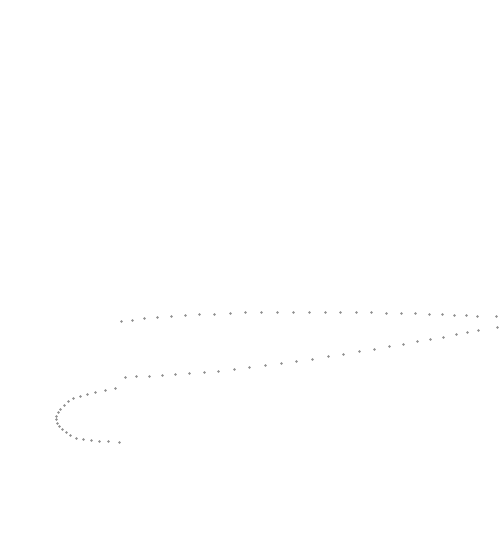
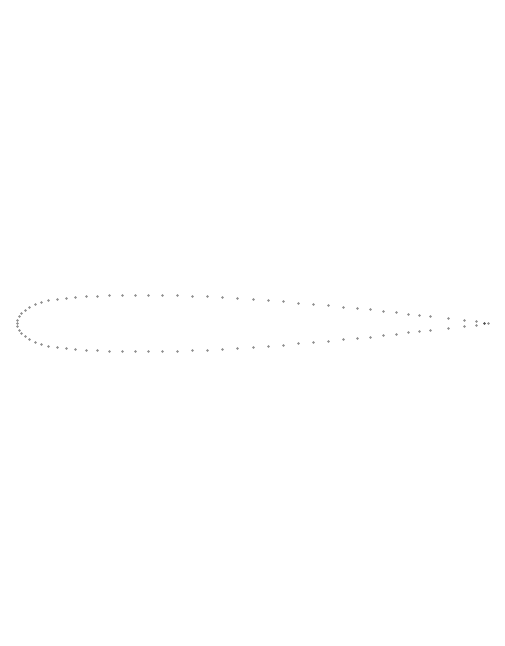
part: (80, 397) -> (41, 303), moved

